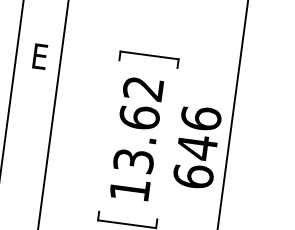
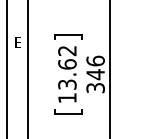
text: (193, 175) -> (95, 87), 646 -> 346

